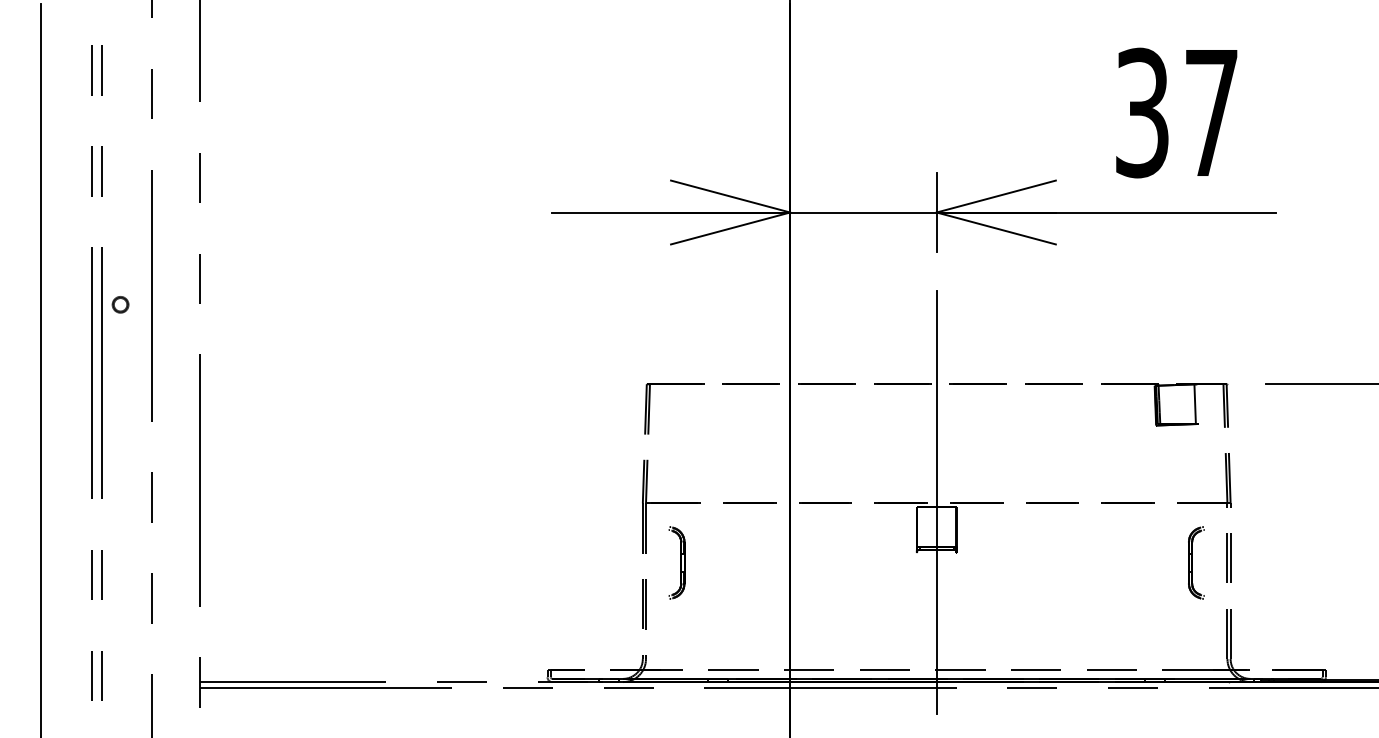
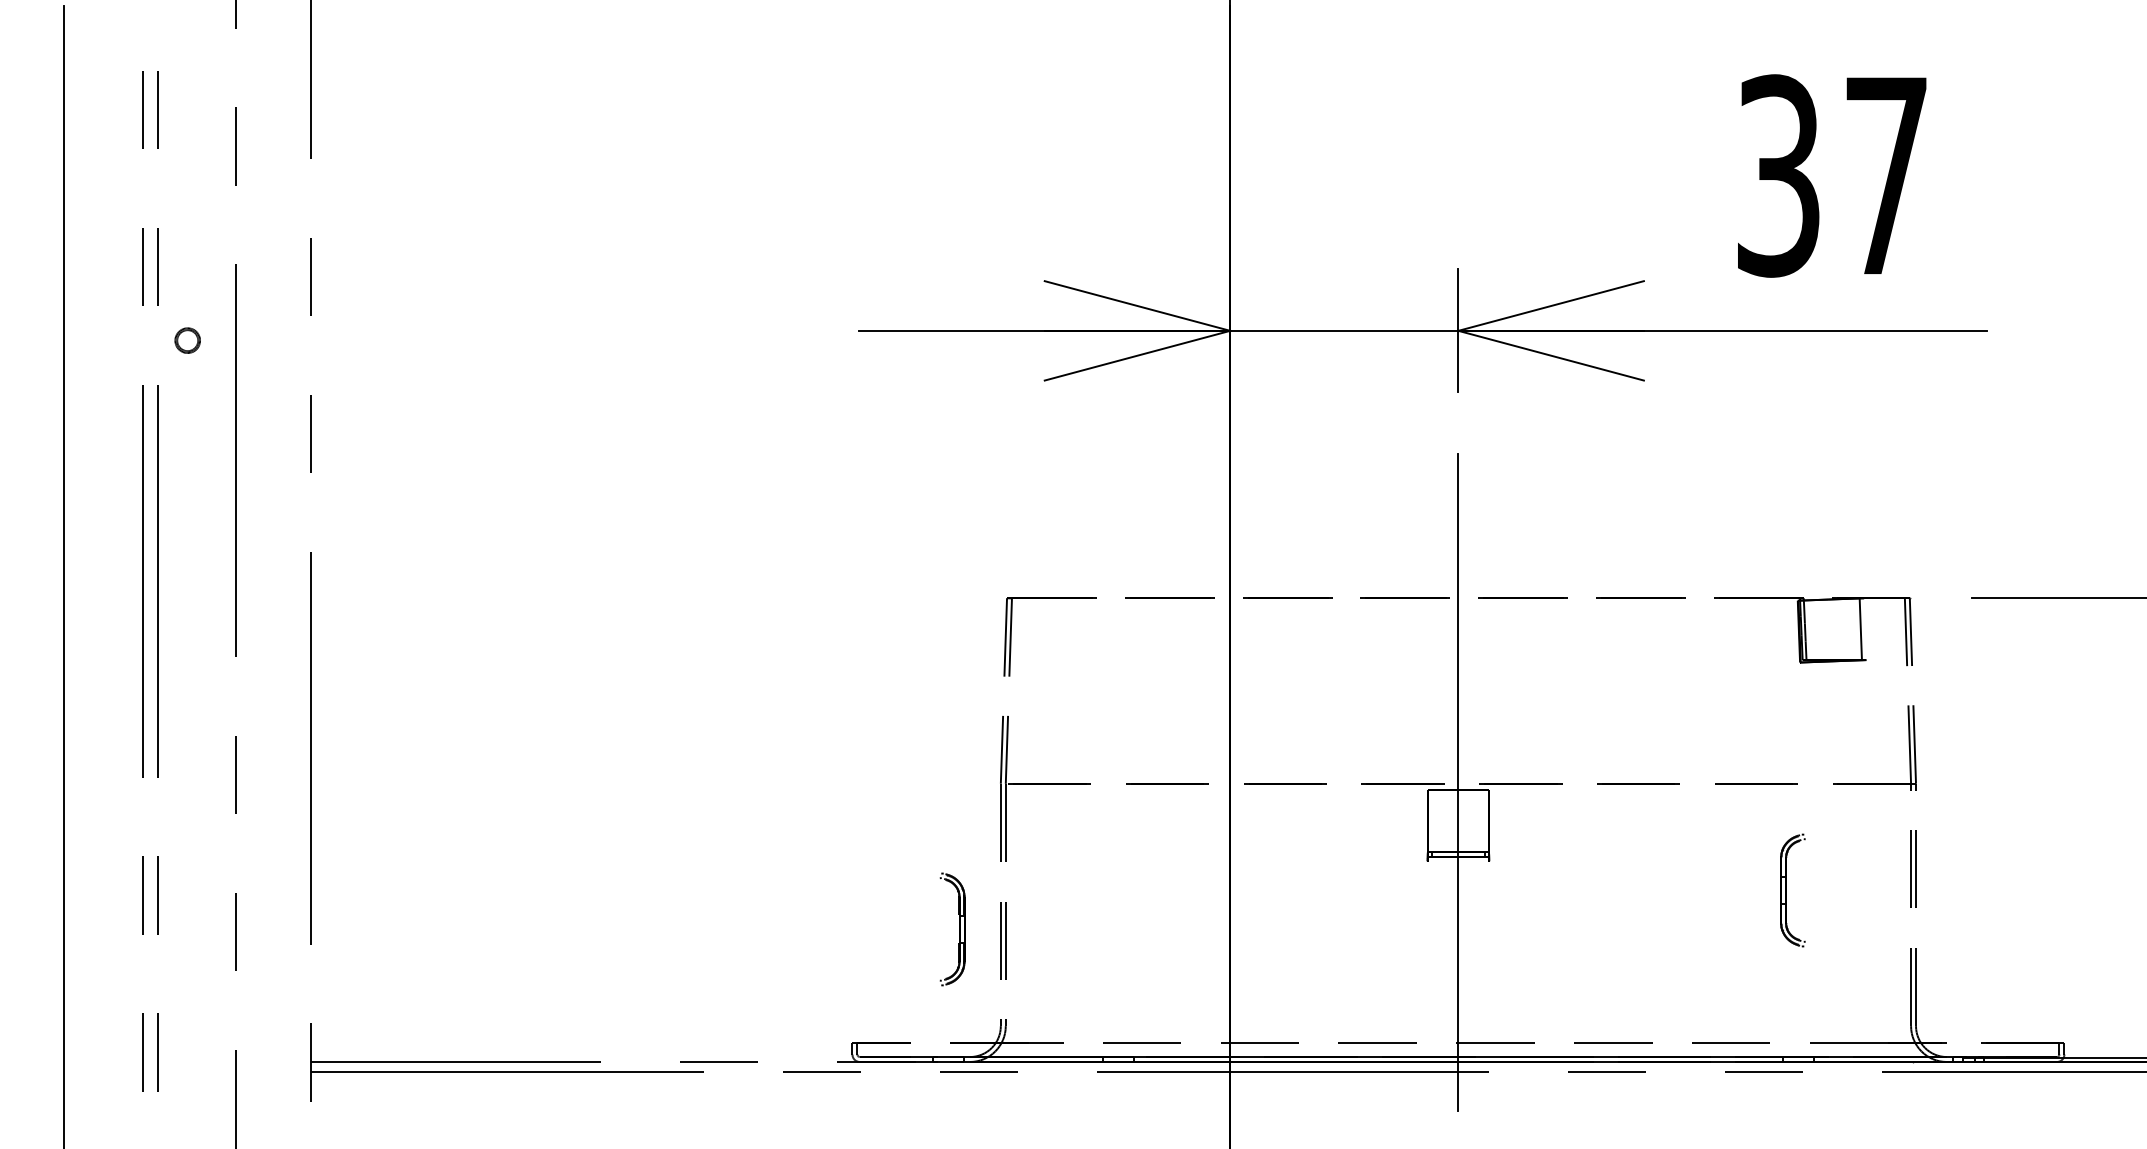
part: (120, 304) -> (187, 340), moved
part: (676, 562) -> (952, 928), moved
part: (1196, 562) -> (1792, 889), moved

